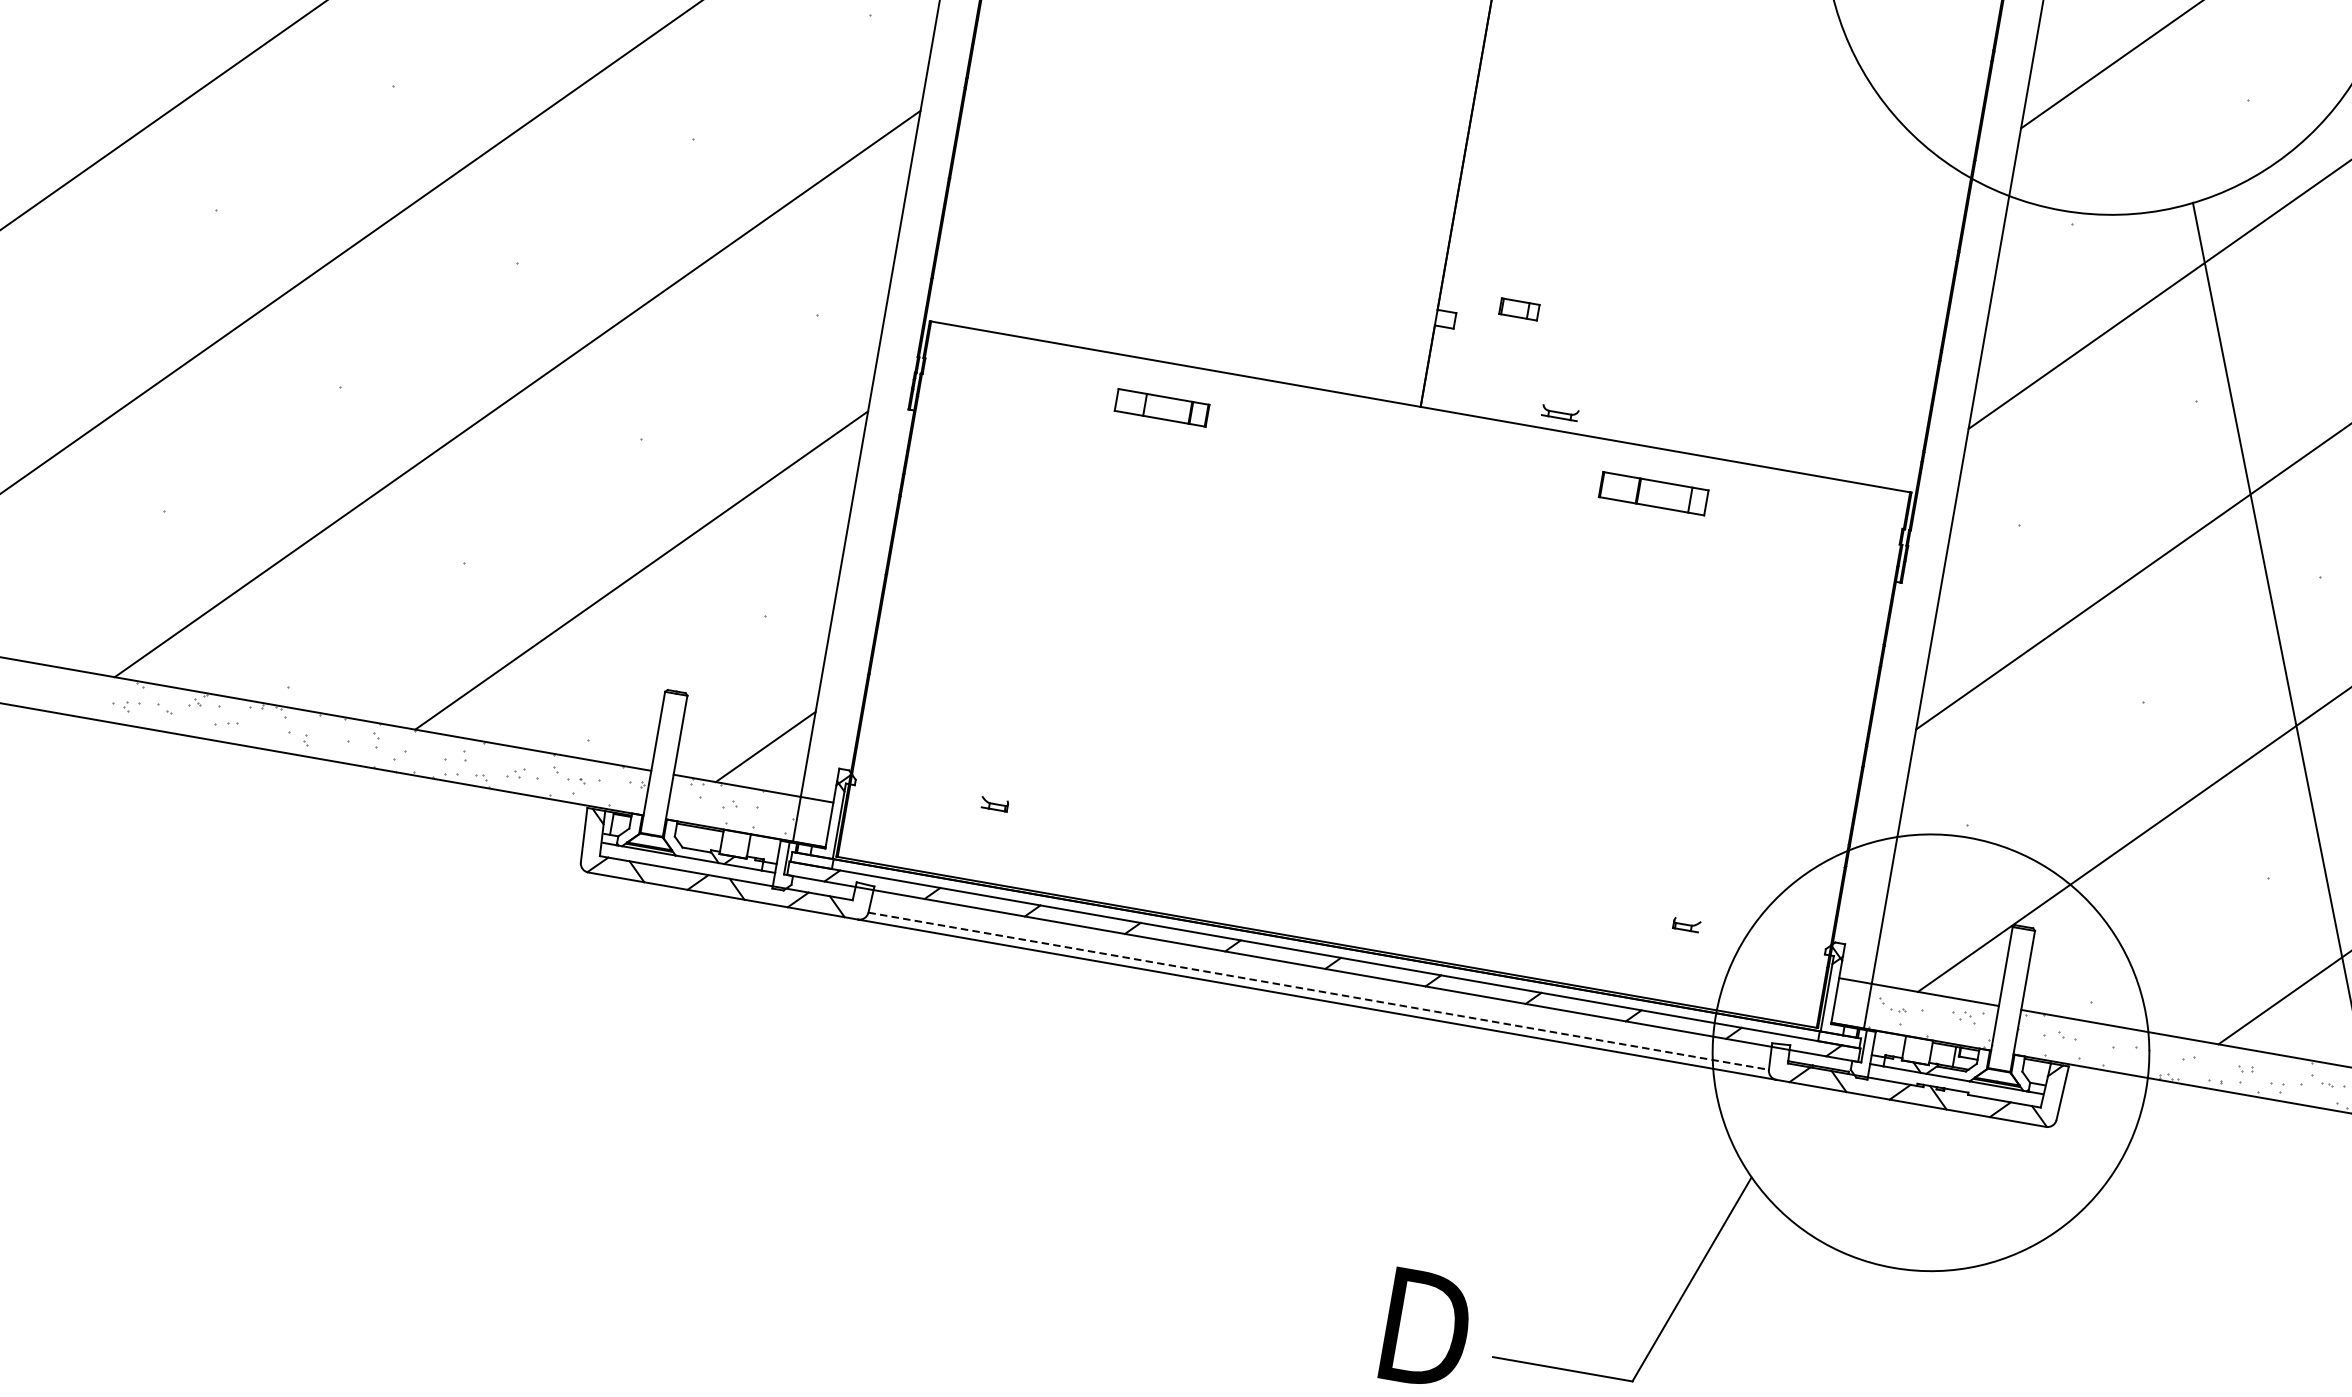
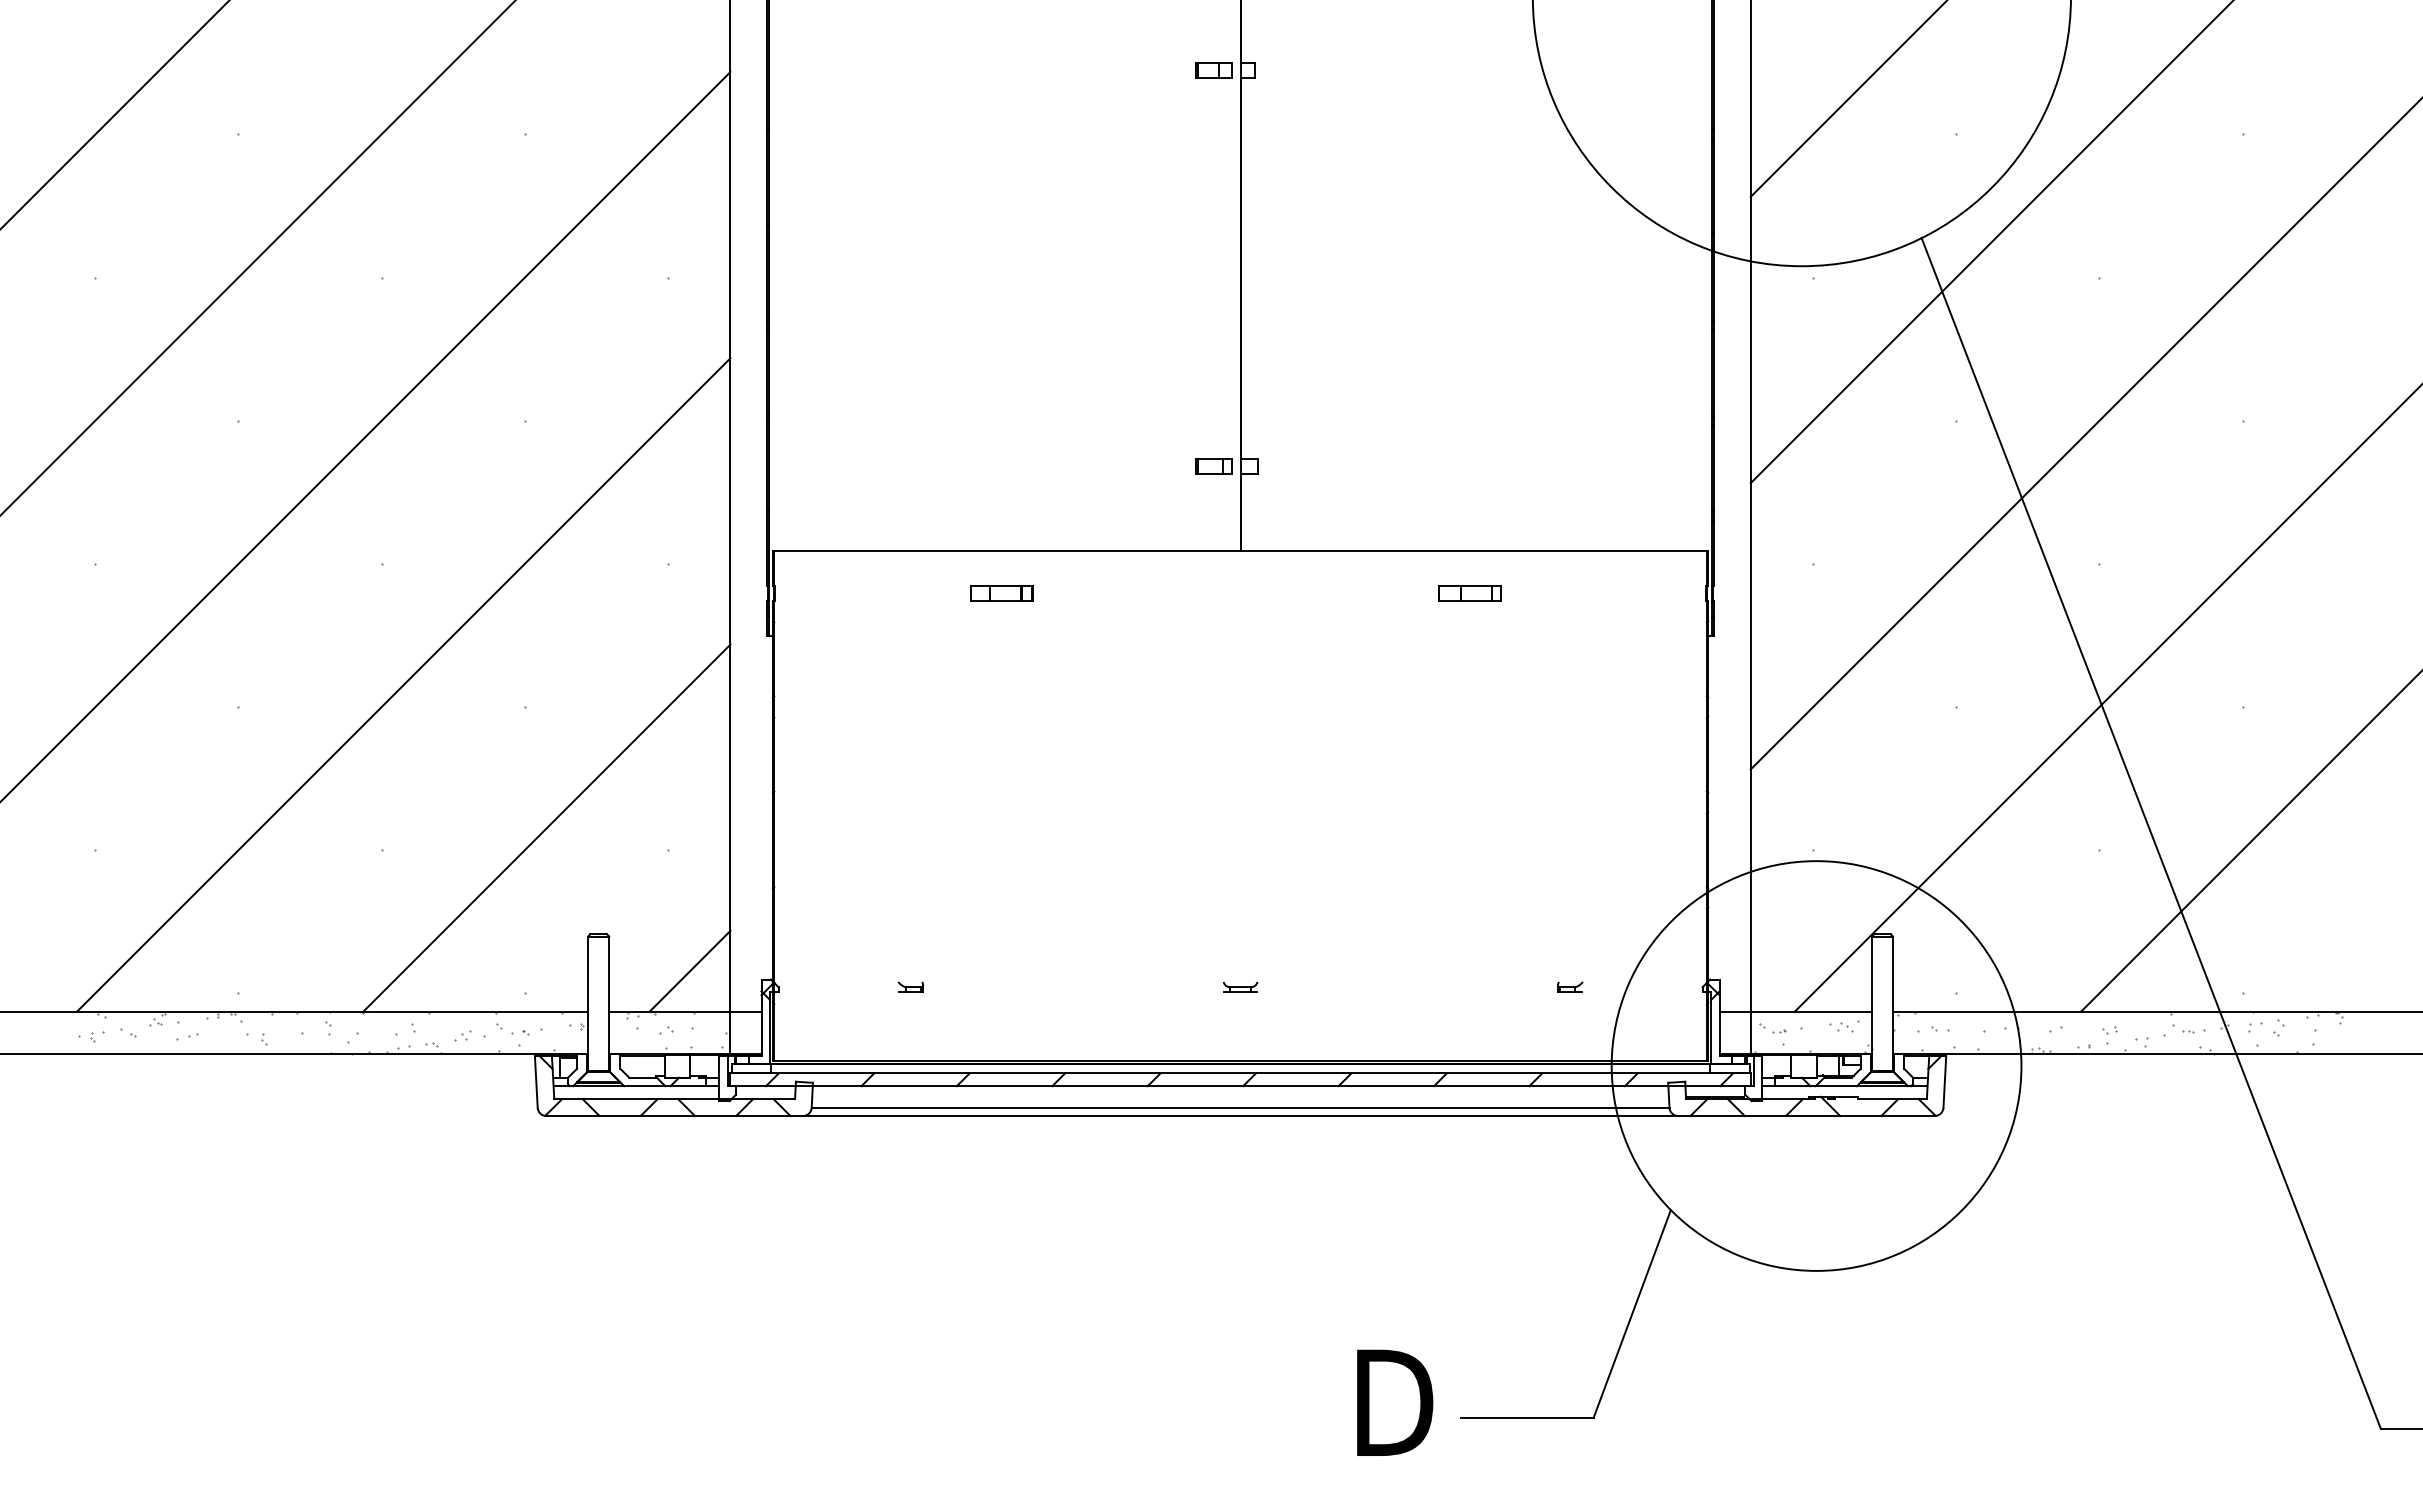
part: (1518, 309) -> (1213, 466), moved
part: (1161, 407) -> (1001, 593), size x0.71
part: (1560, 412) -> (1240, 986), moved
part: (1653, 493) -> (1469, 593), size x0.62
line: (1318, 990) -> (1240, 1107), dashed -> solid

